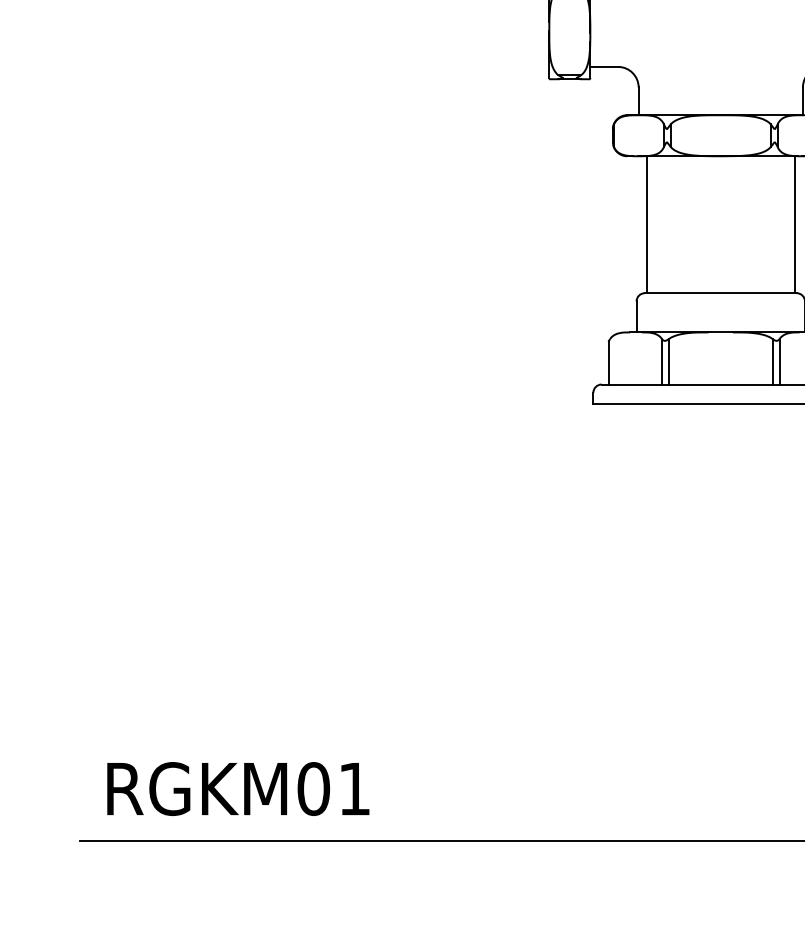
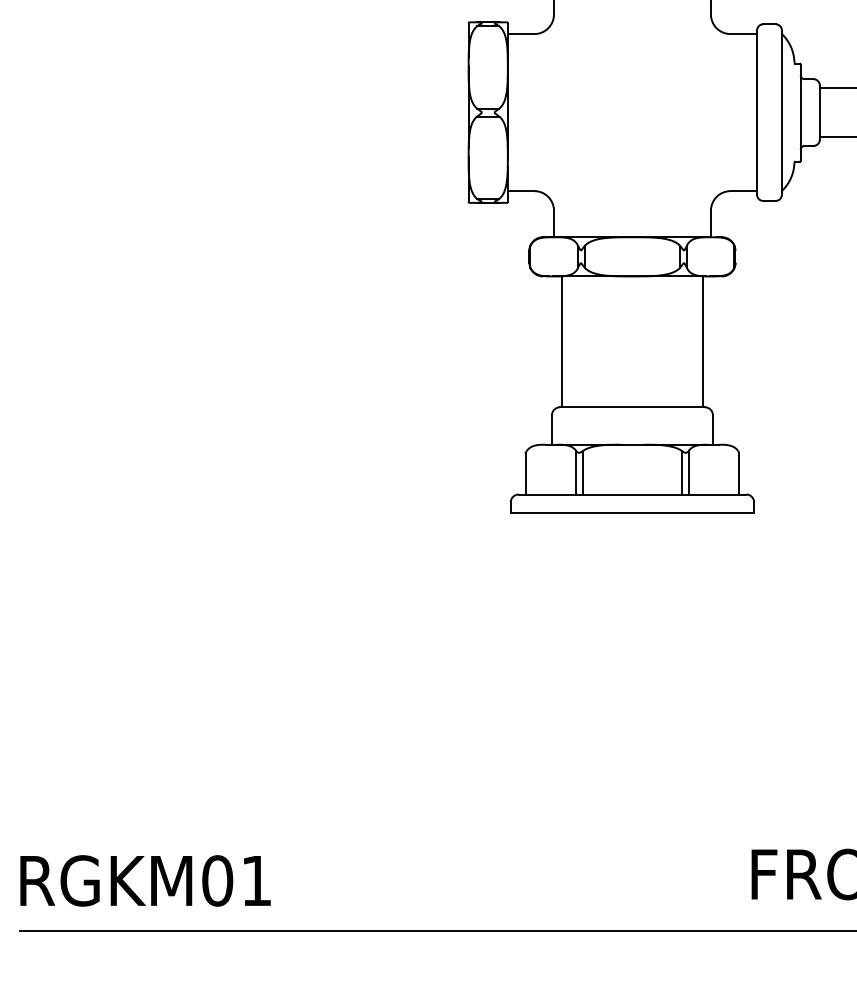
text: (238, 788) -> (145, 880), moved

